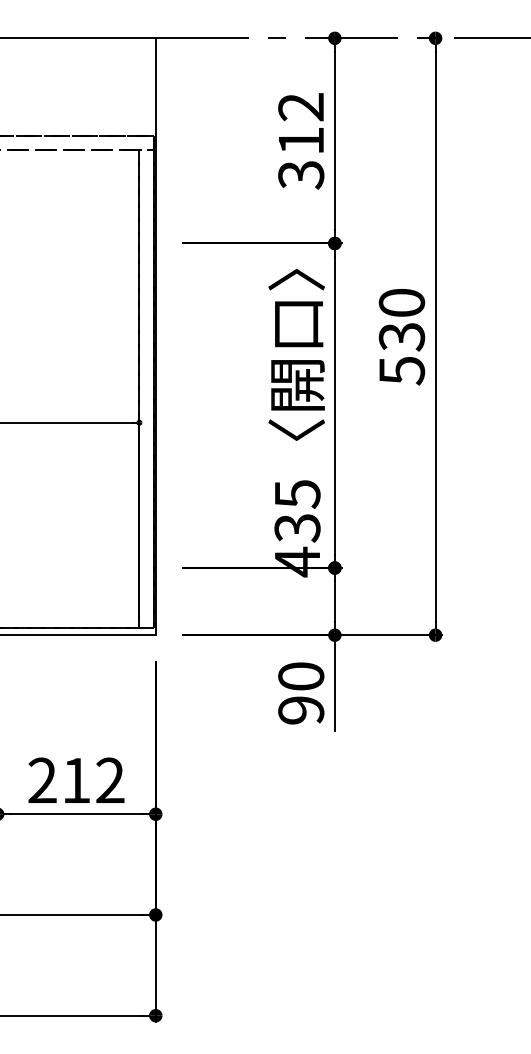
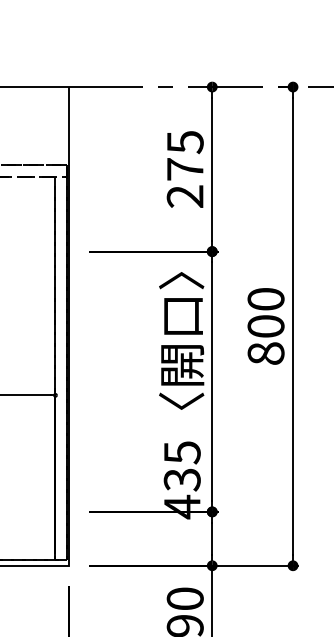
text: (301, 141) -> (185, 169), 312 -> 275
text: (402, 353) -> (266, 339), 530 -> 800

